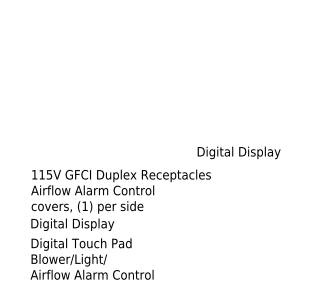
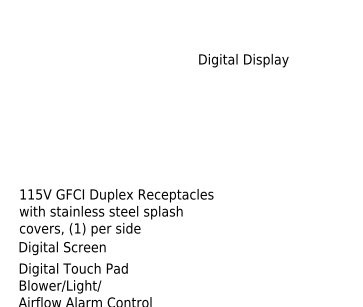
text: (238, 152) -> (243, 60), moved
text: (106, 191) -> (100, 212), Airflow Alarm Control -> with stainless steel splash
text: (93, 224) -> (86, 248), Digital Display -> Digital Screen

